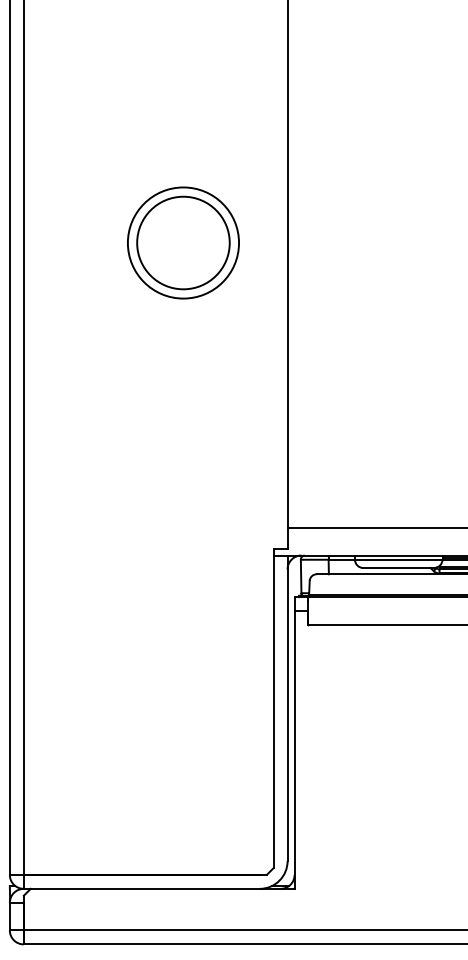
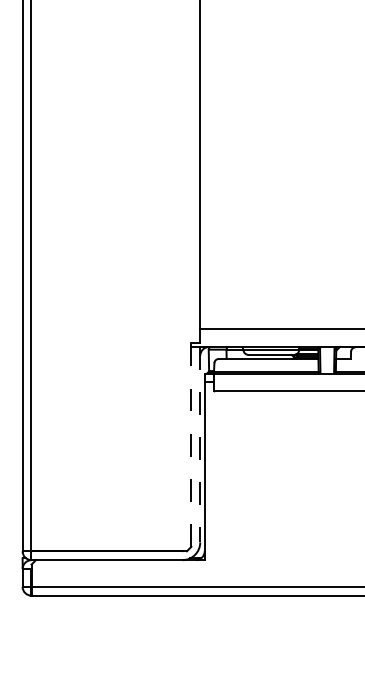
part: (183, 242) -> (133, 146), removed
line: (273, 708) -> (191, 444), solid -> dashed
line: (287, 708) -> (200, 444), solid -> dashed

